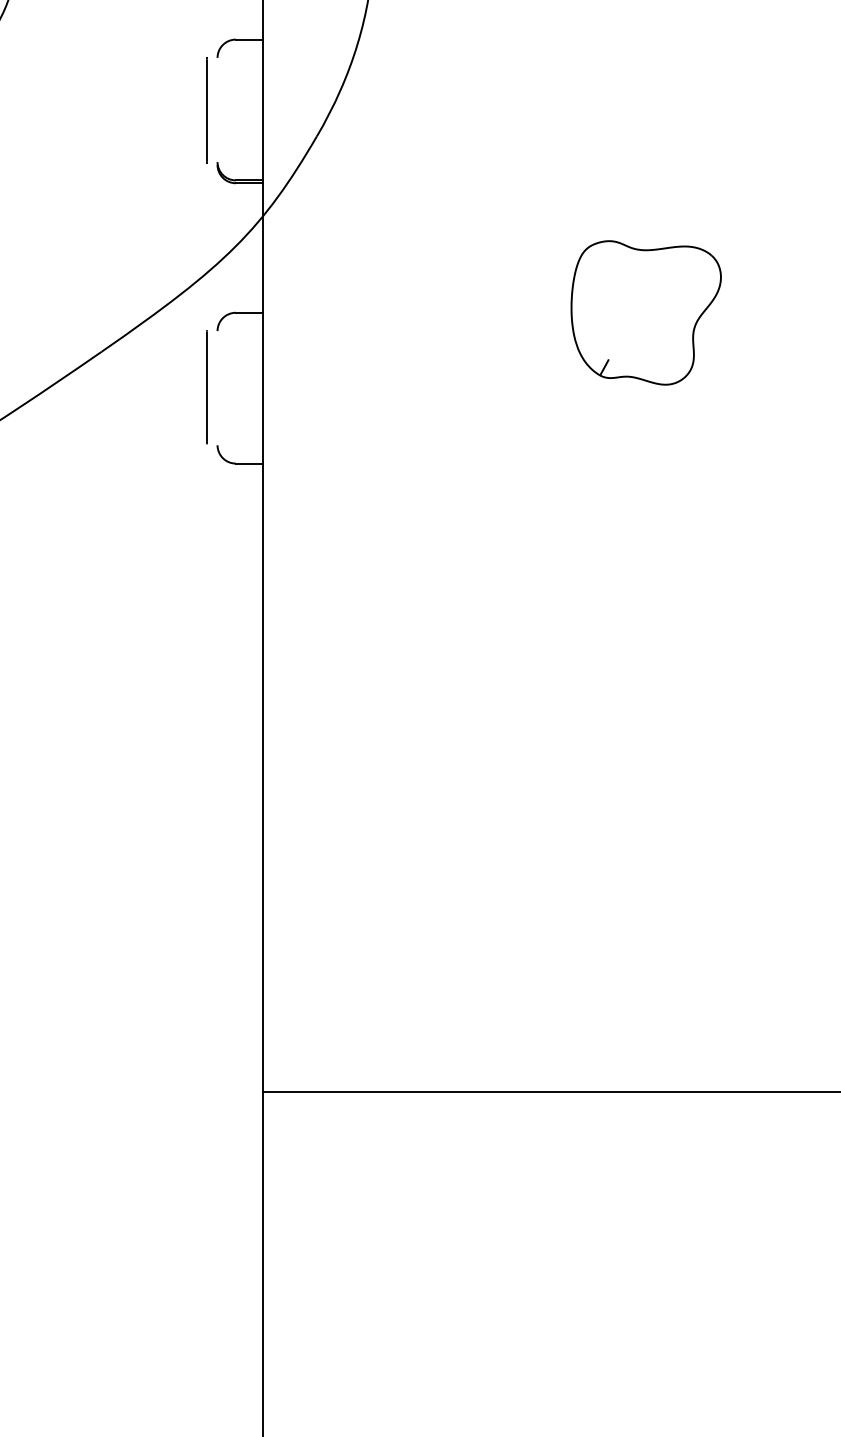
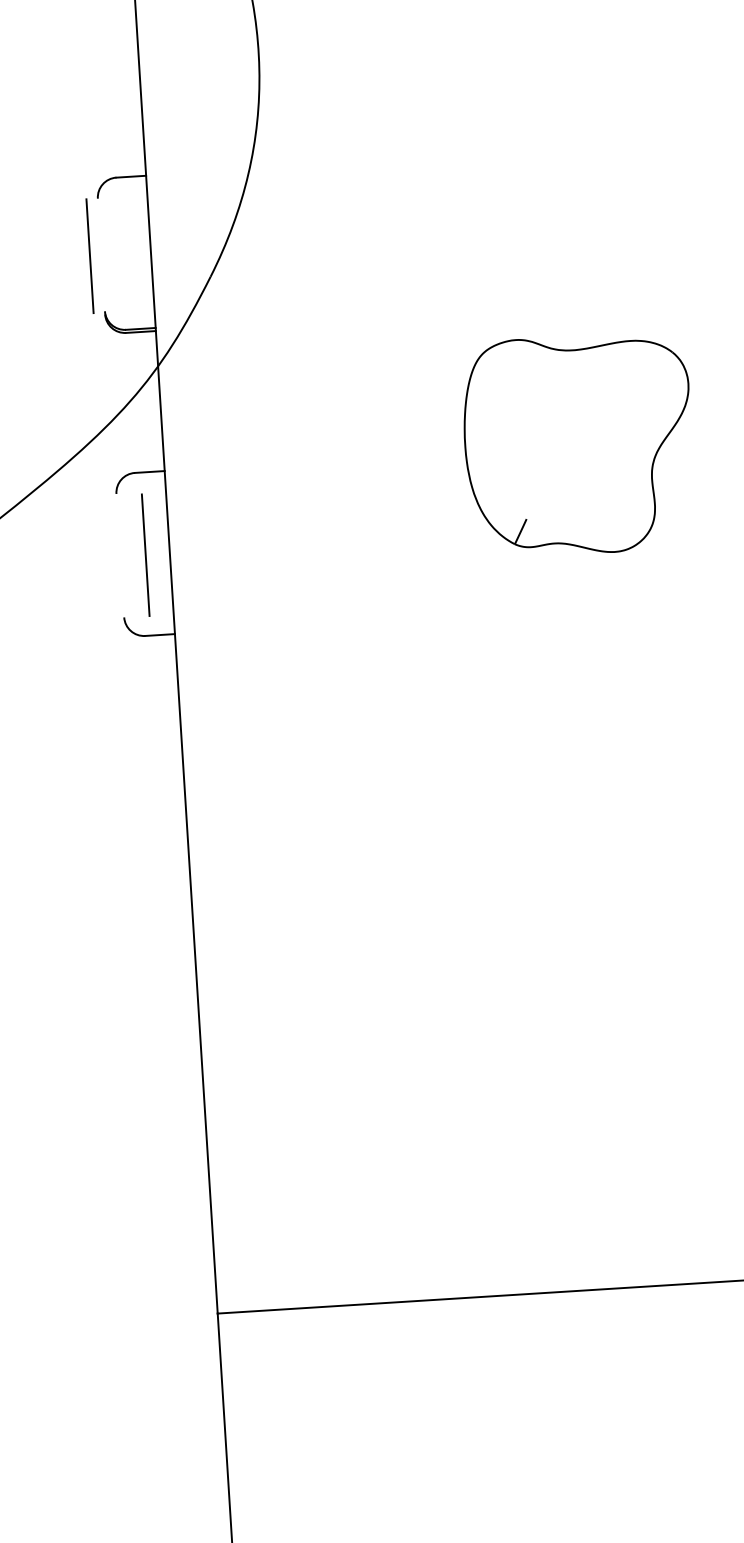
part: (645, 312) -> (577, 444), size x1.4
line: (206, 387) -> (145, 555), moved

